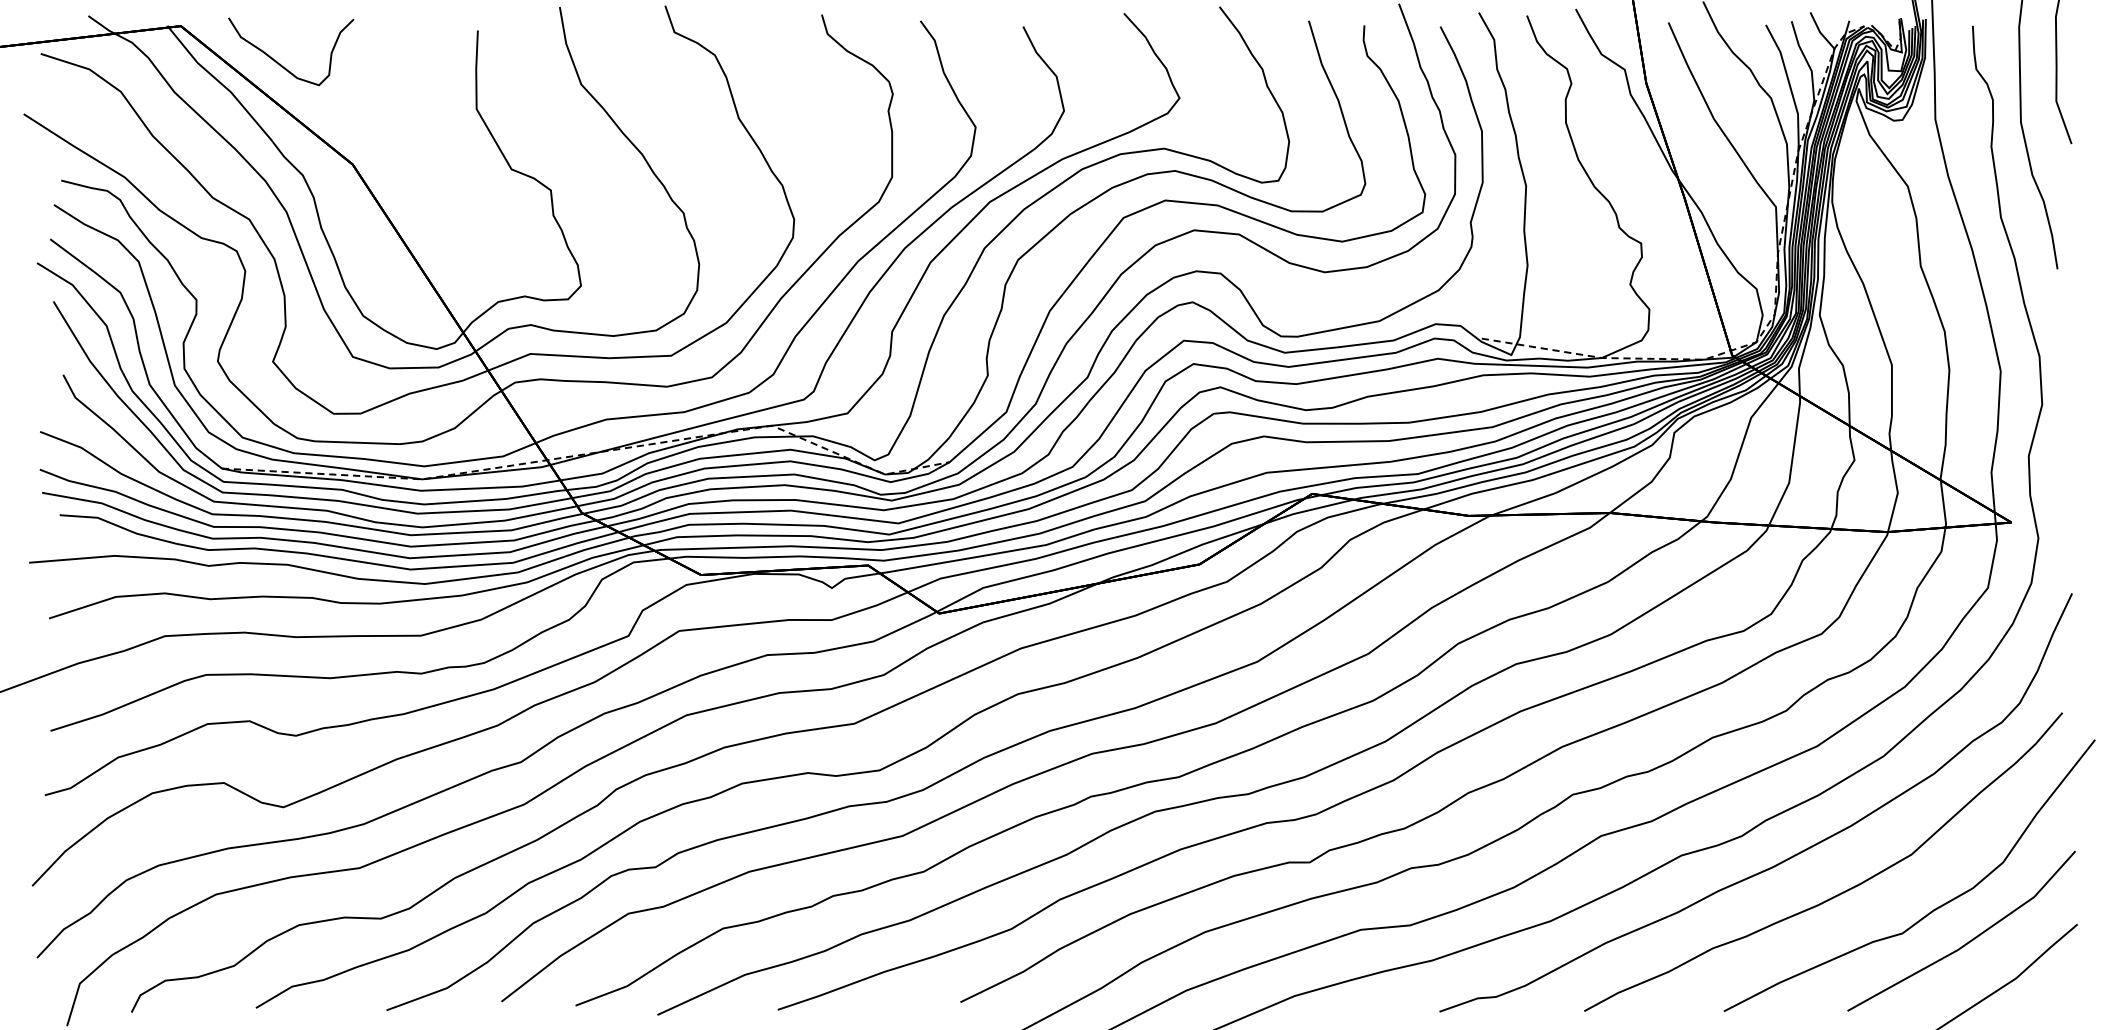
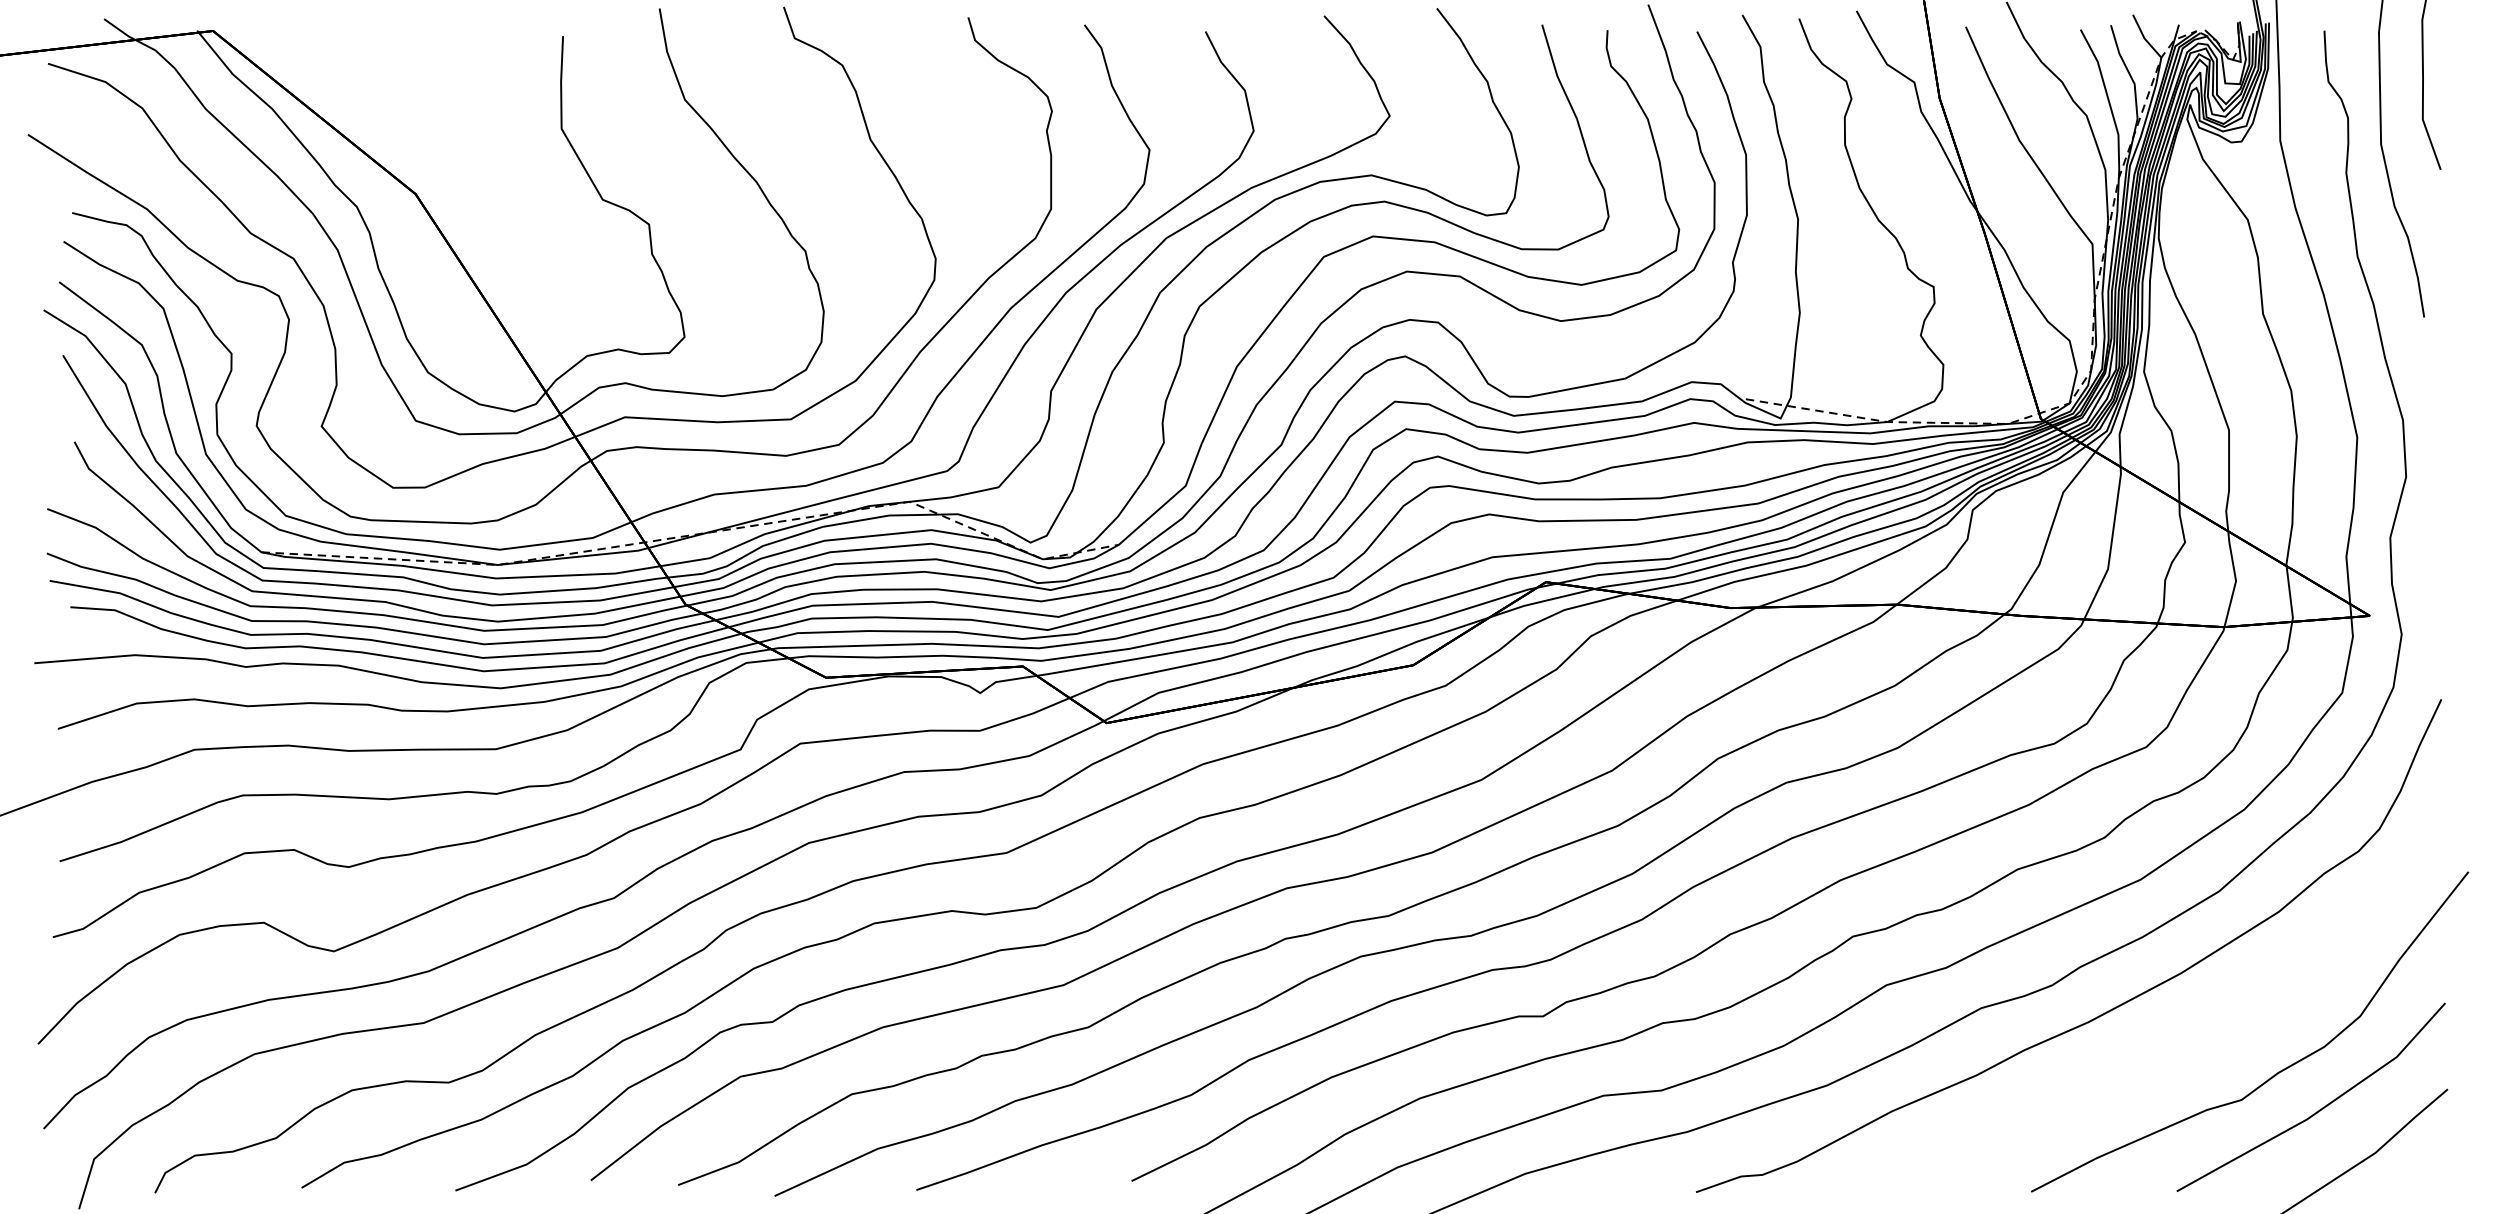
curve: (281, 64) -> (331, 76), removed
curve: (1839, 893) -> (2167, 1052), removed

